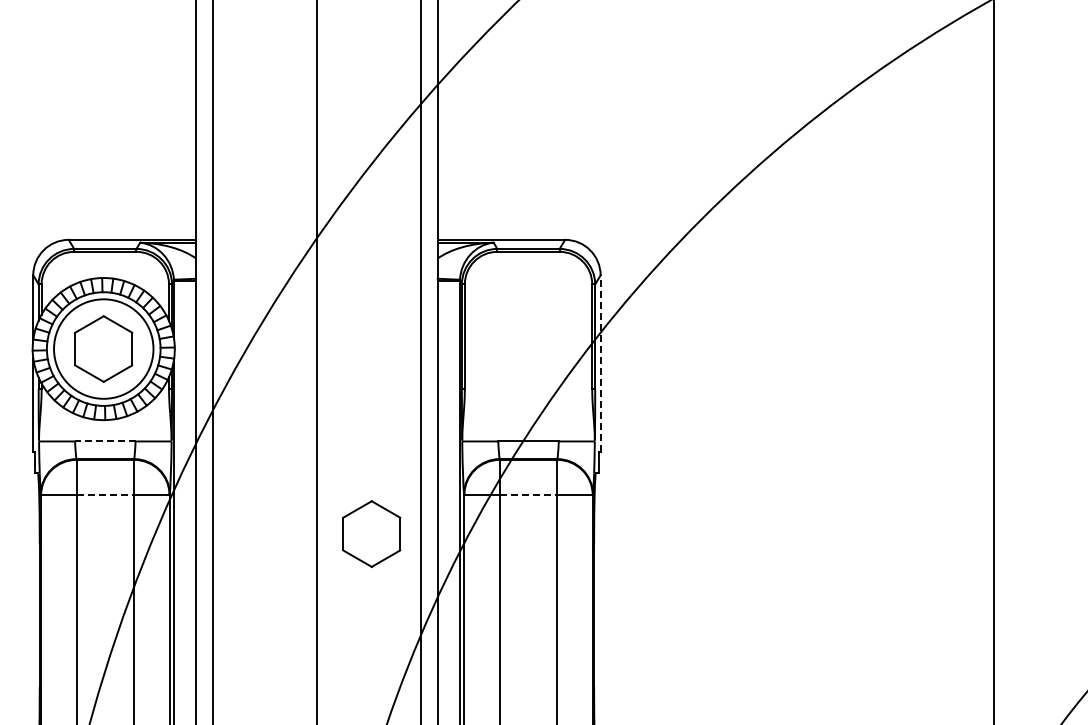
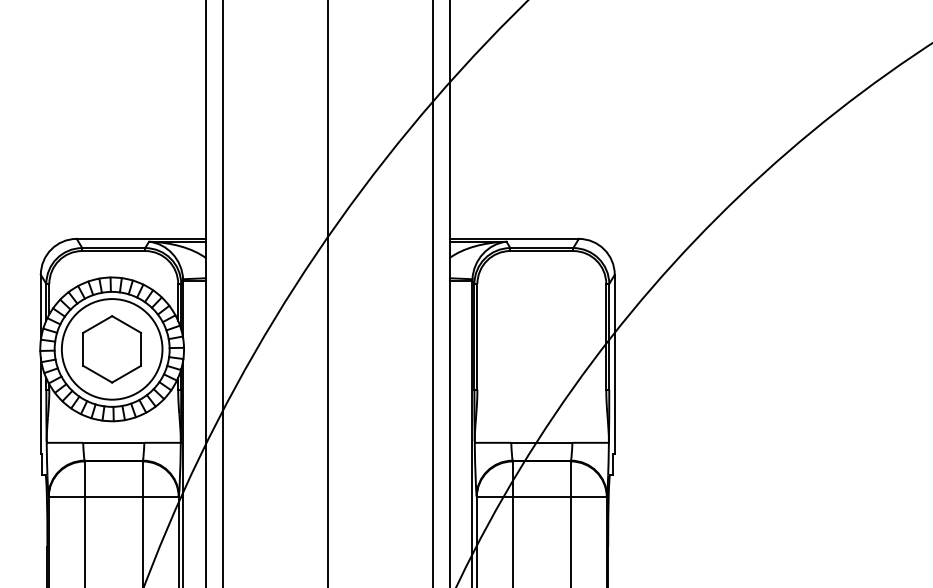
line: (600, 363) -> (614, 363), dashed -> solid
line: (104, 441) -> (112, 442), dashed -> solid
line: (105, 494) -> (113, 496), dashed -> solid
line: (528, 494) -> (541, 496), dashed -> solid
part: (371, 533) -> (382, 535), removed

